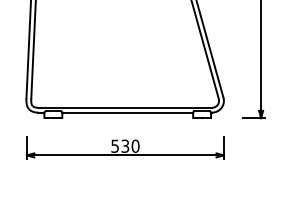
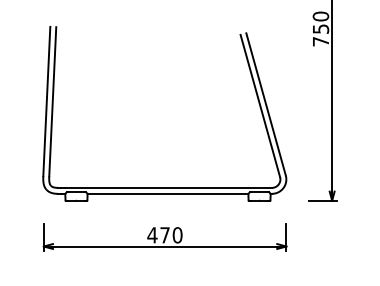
text: (120, 146) -> (158, 235), 530 -> 470

